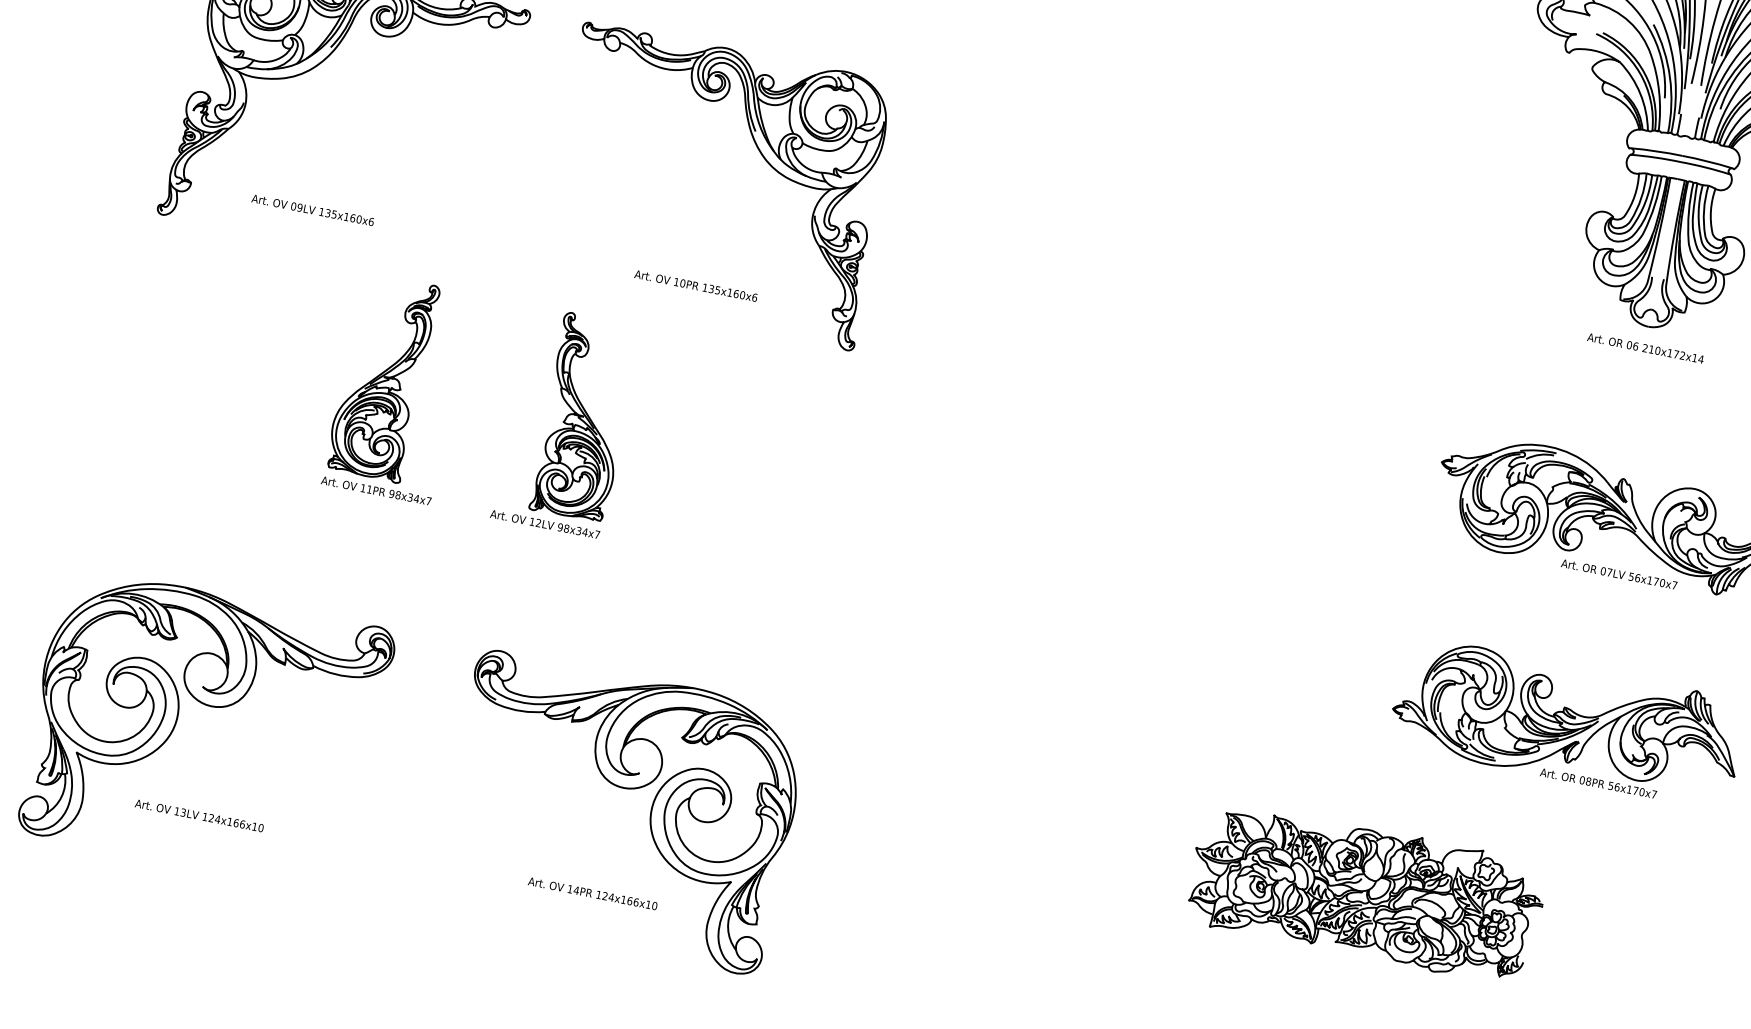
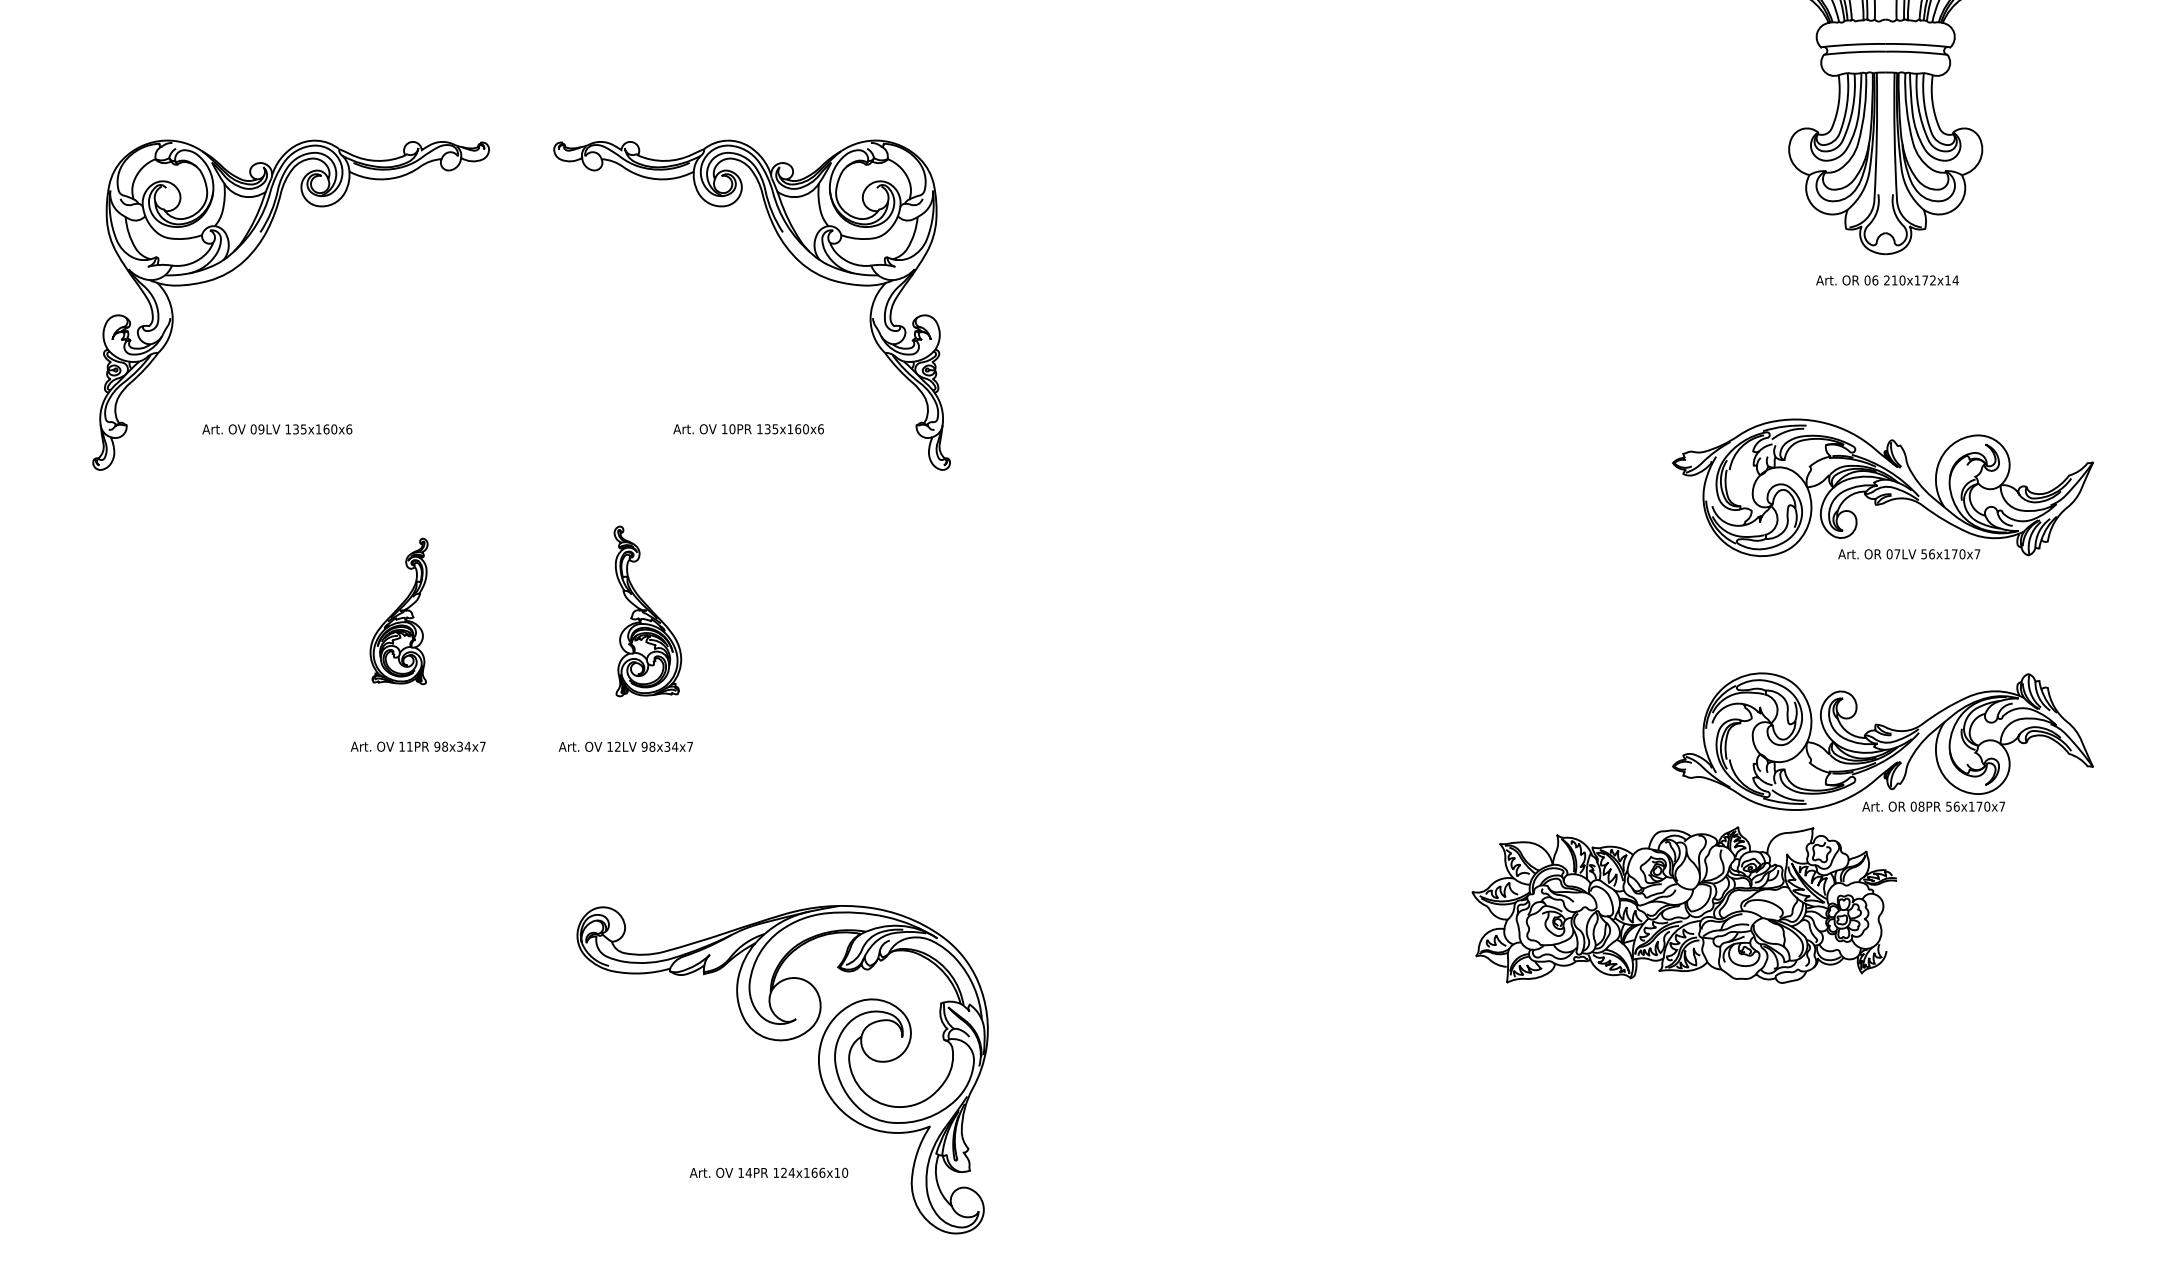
part: (382, 377) -> (398, 611), size x0.6
part: (584, 417) -> (647, 611), size x0.7
part: (209, 706) -> (271, 1041), removed
part: (1366, 892) -> (1684, 904), moved

